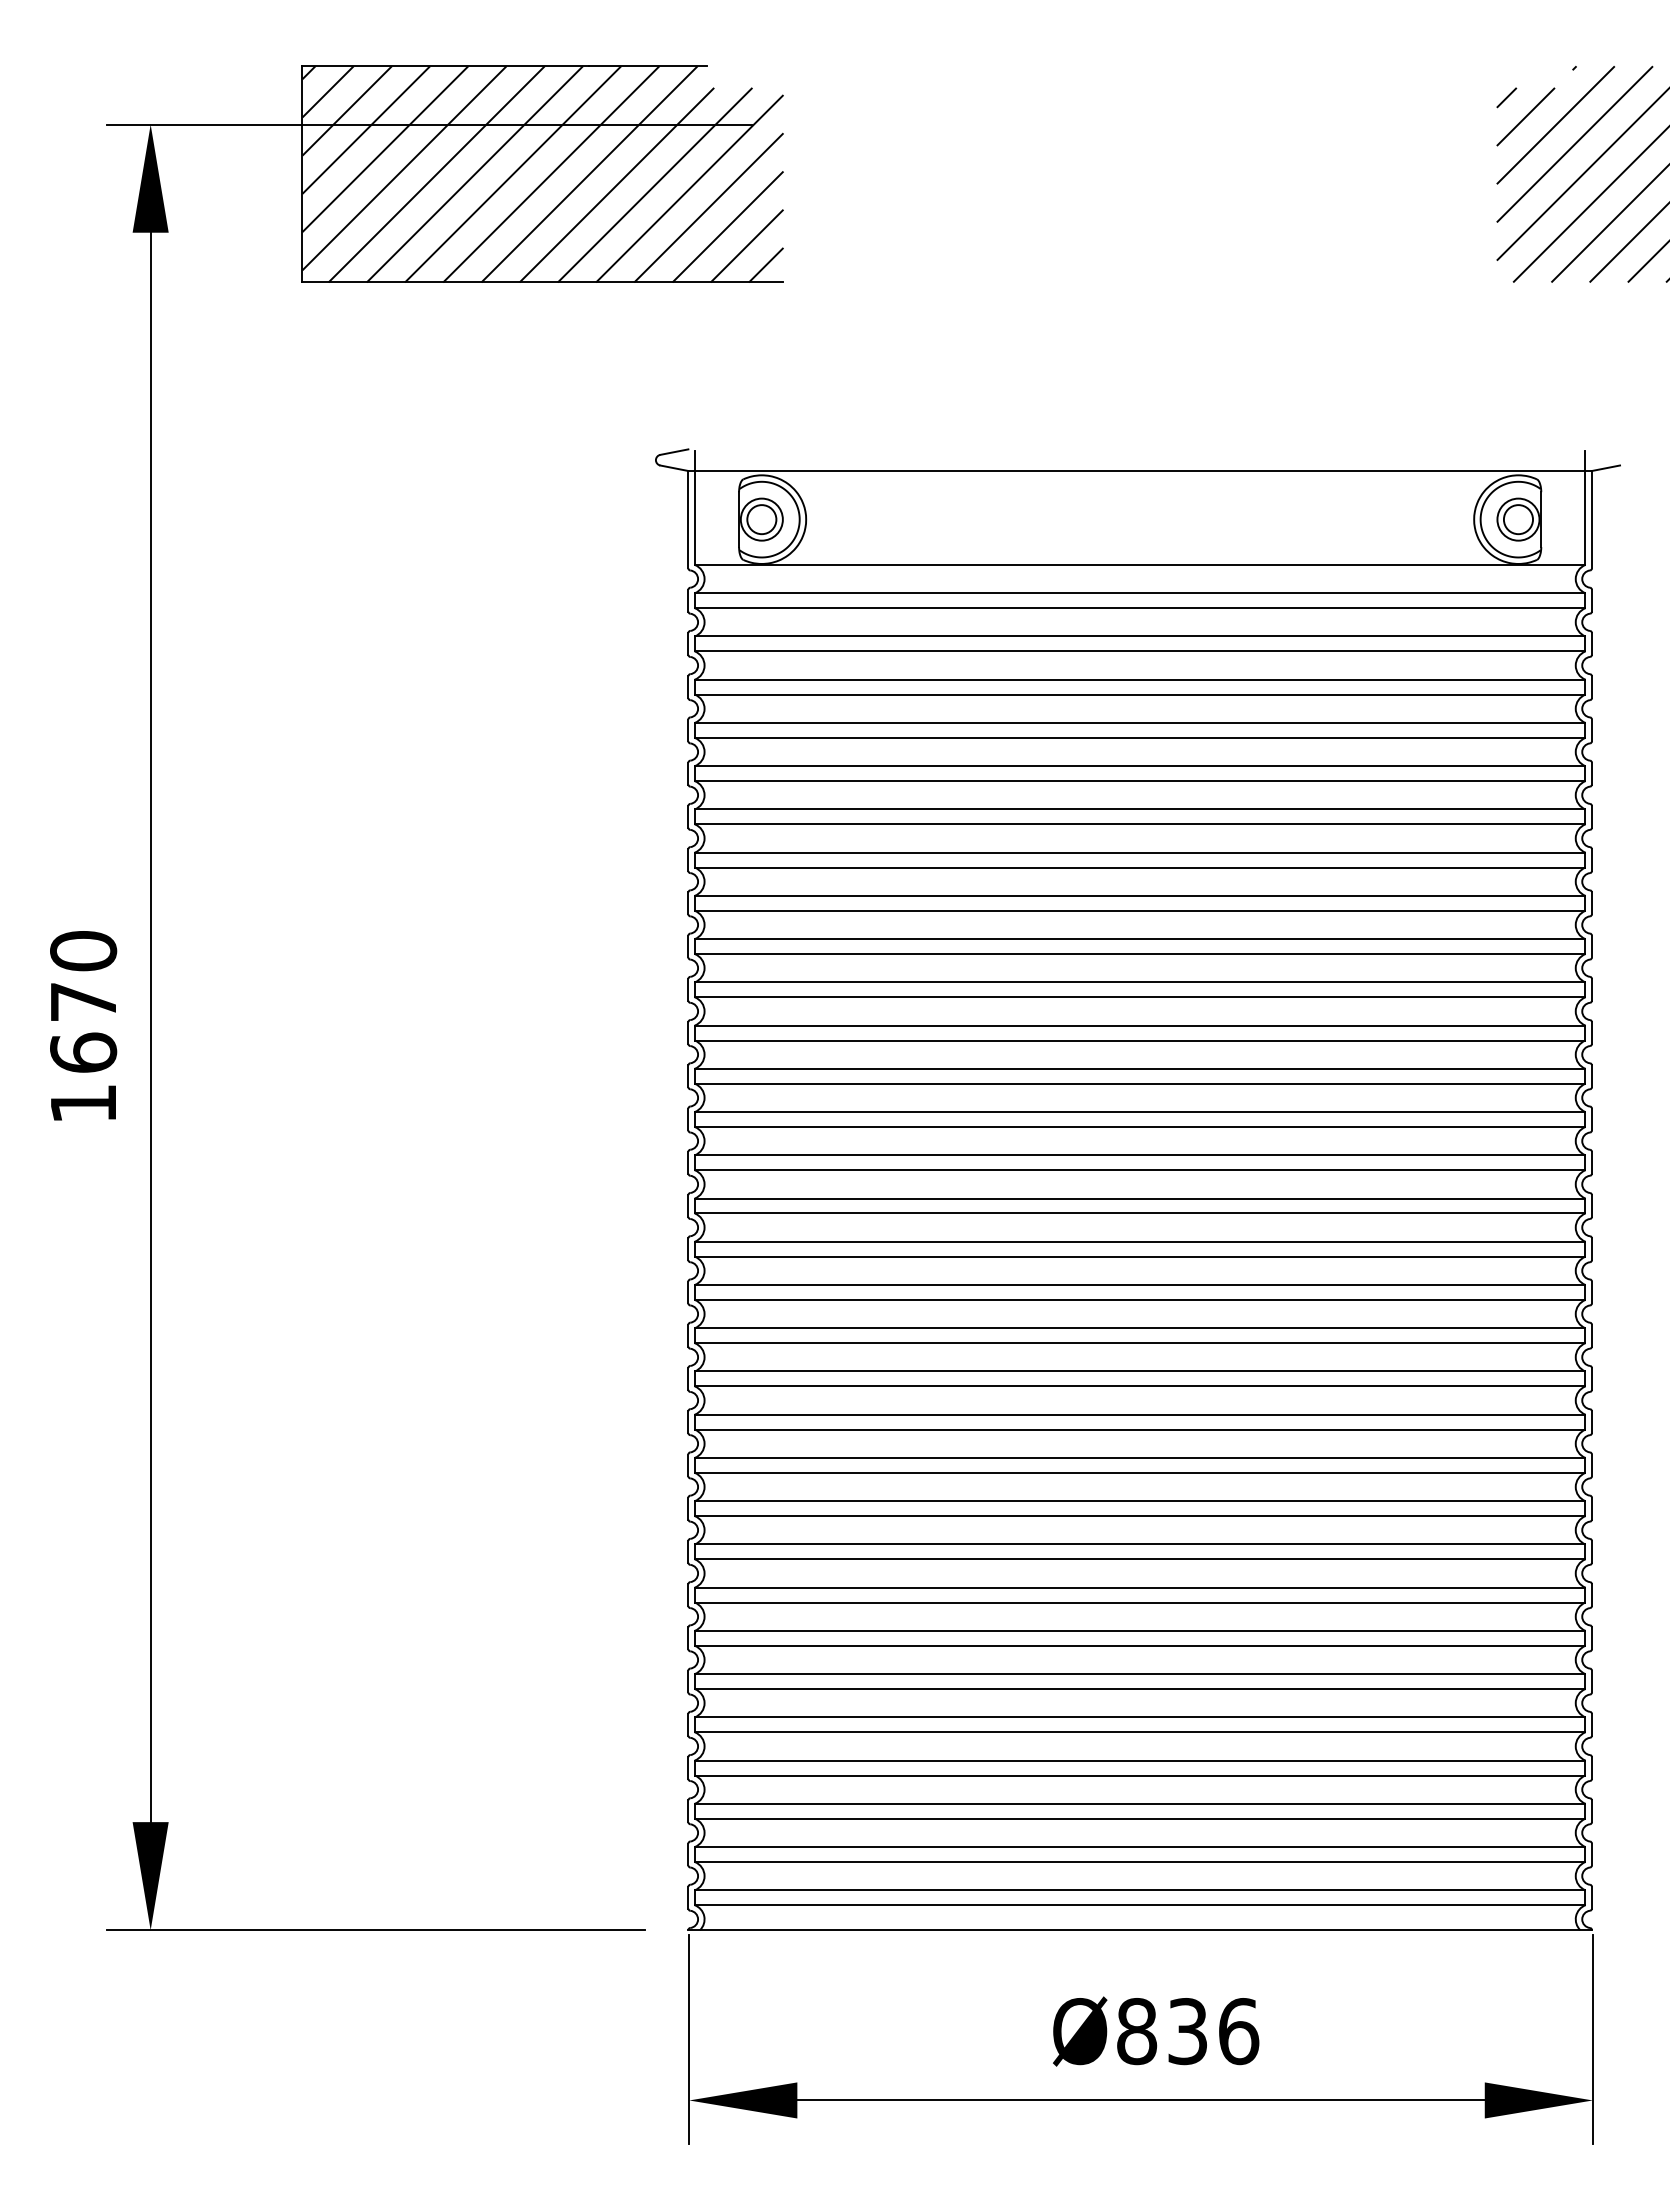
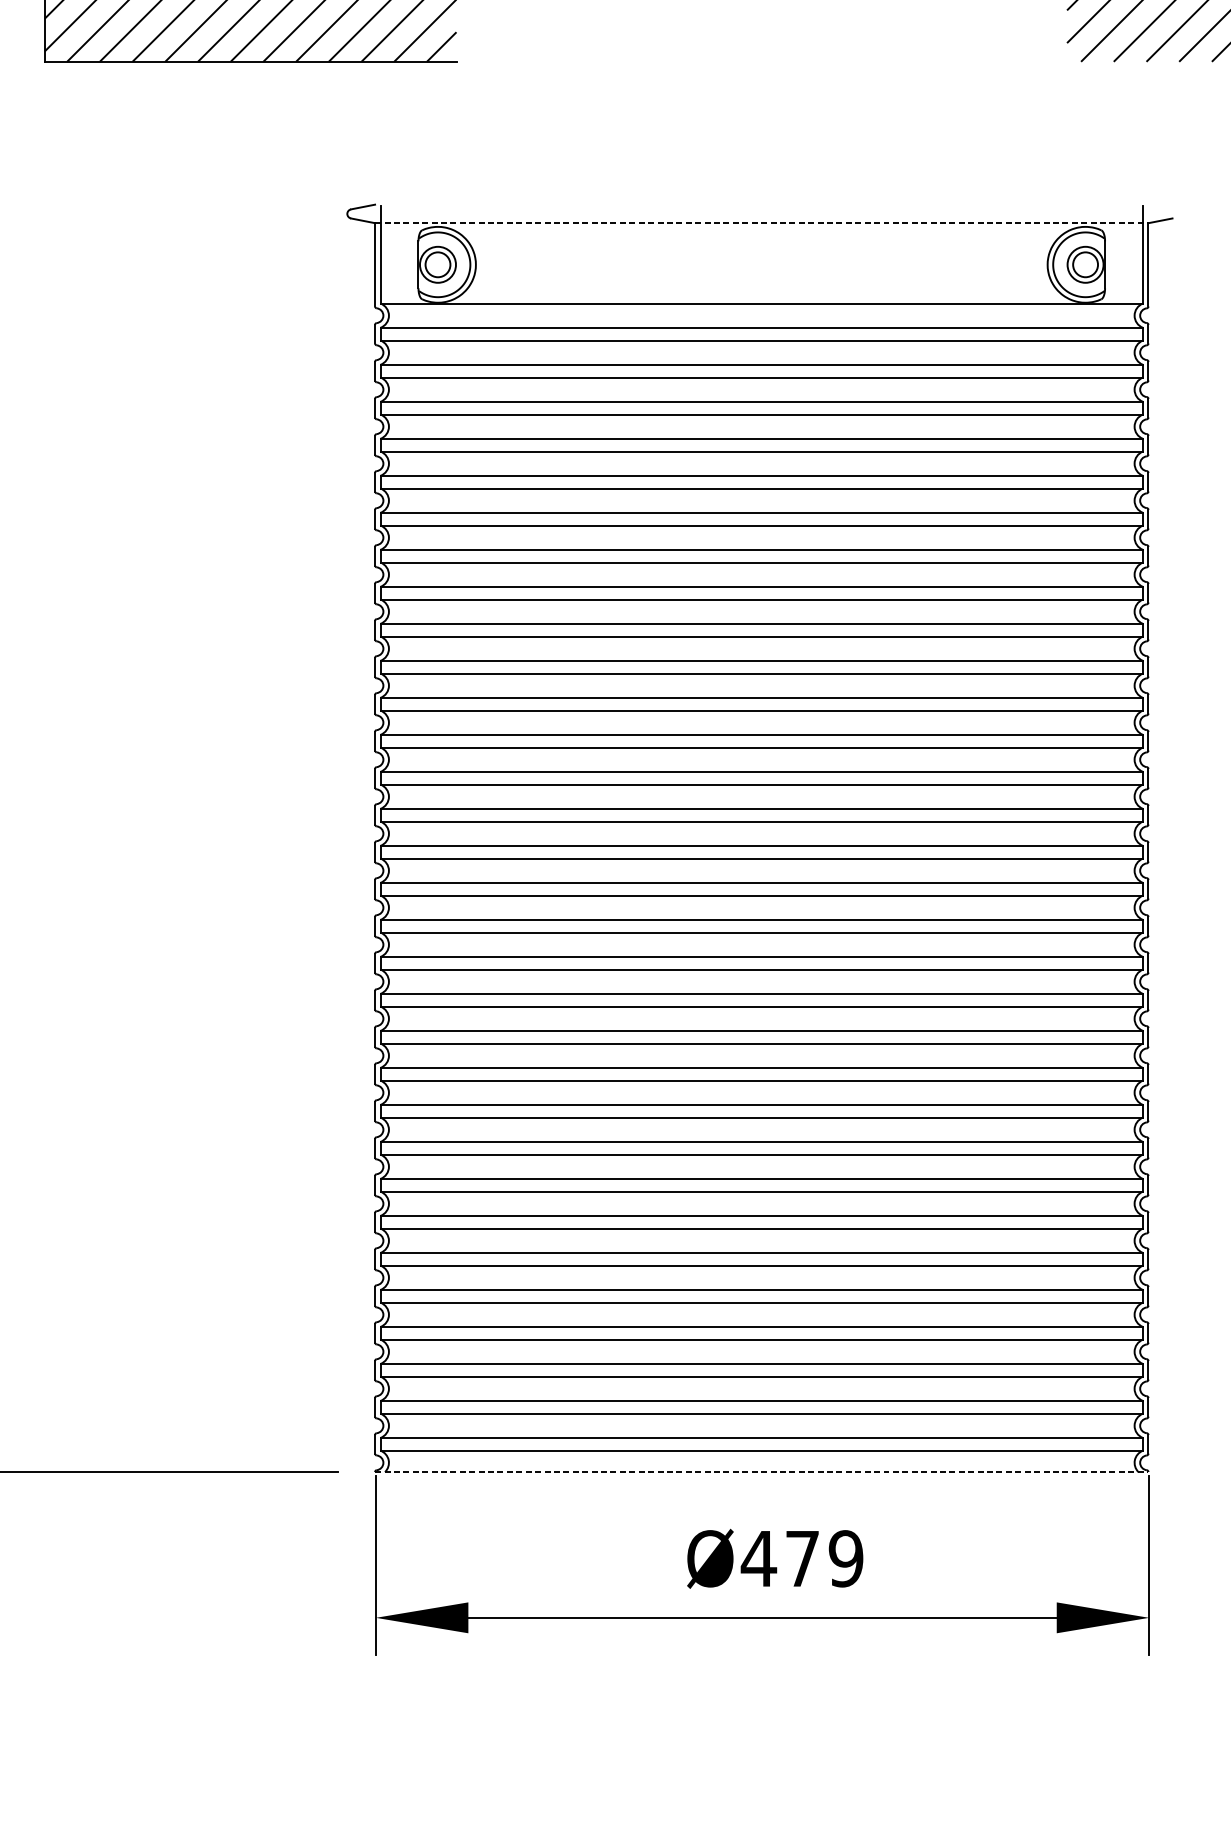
line: (1140, 471) -> (762, 223), solid -> dashed
line: (1140, 1930) -> (762, 1472), solid -> dashed
text: (1187, 2031) -> (802, 1558), Ø836 -> Ø479

